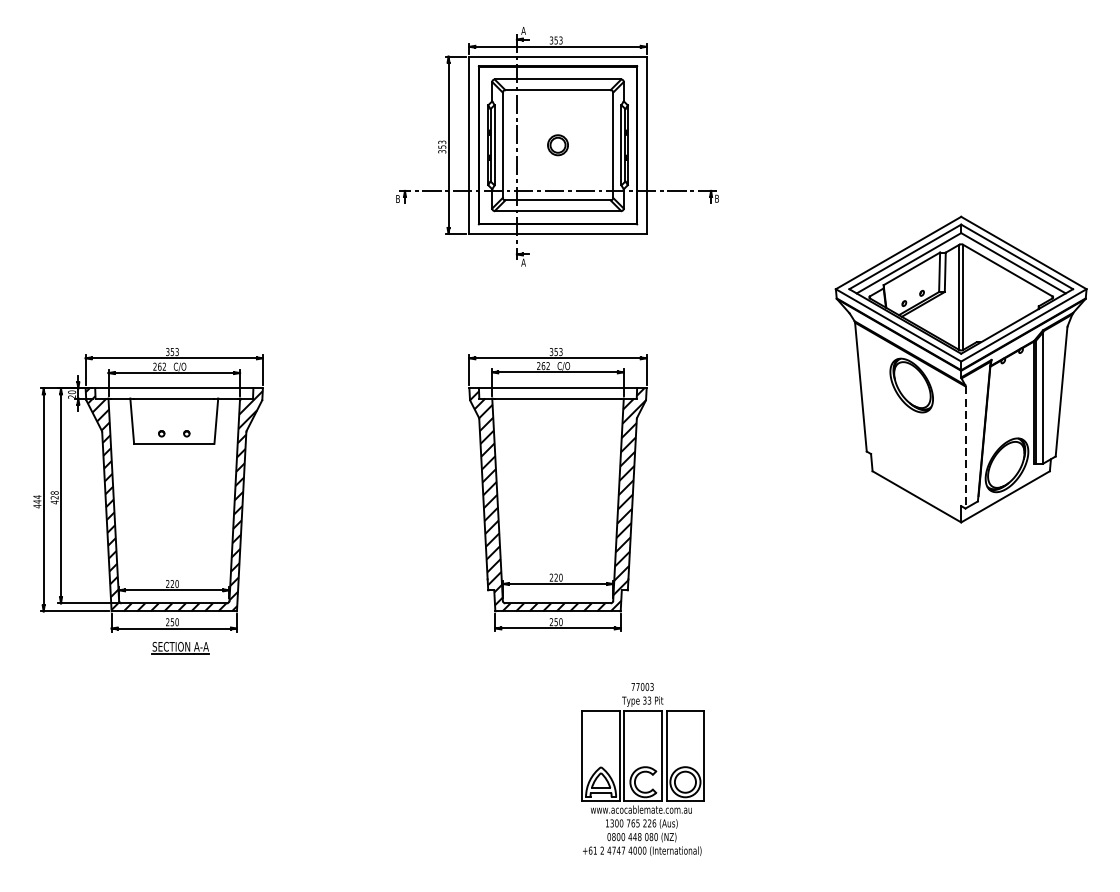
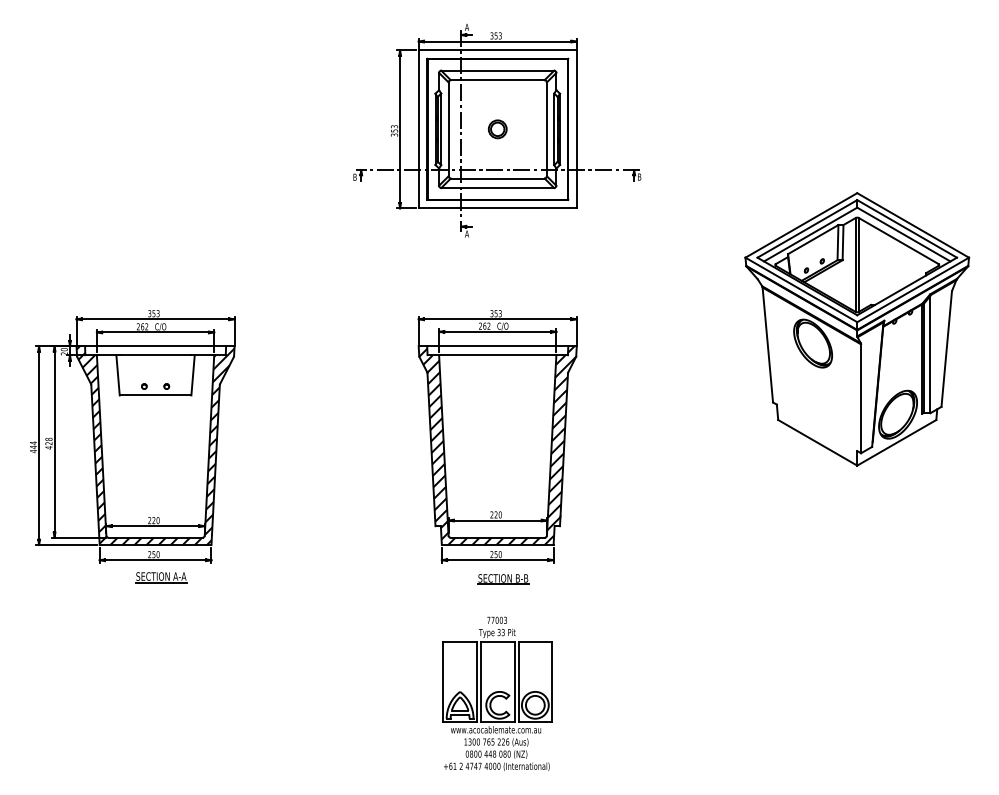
line: (965, 448) -> (861, 399), dashed -> solid
part: (564, 650) -> (503, 579), added
part: (642, 768) -> (497, 693), moved

